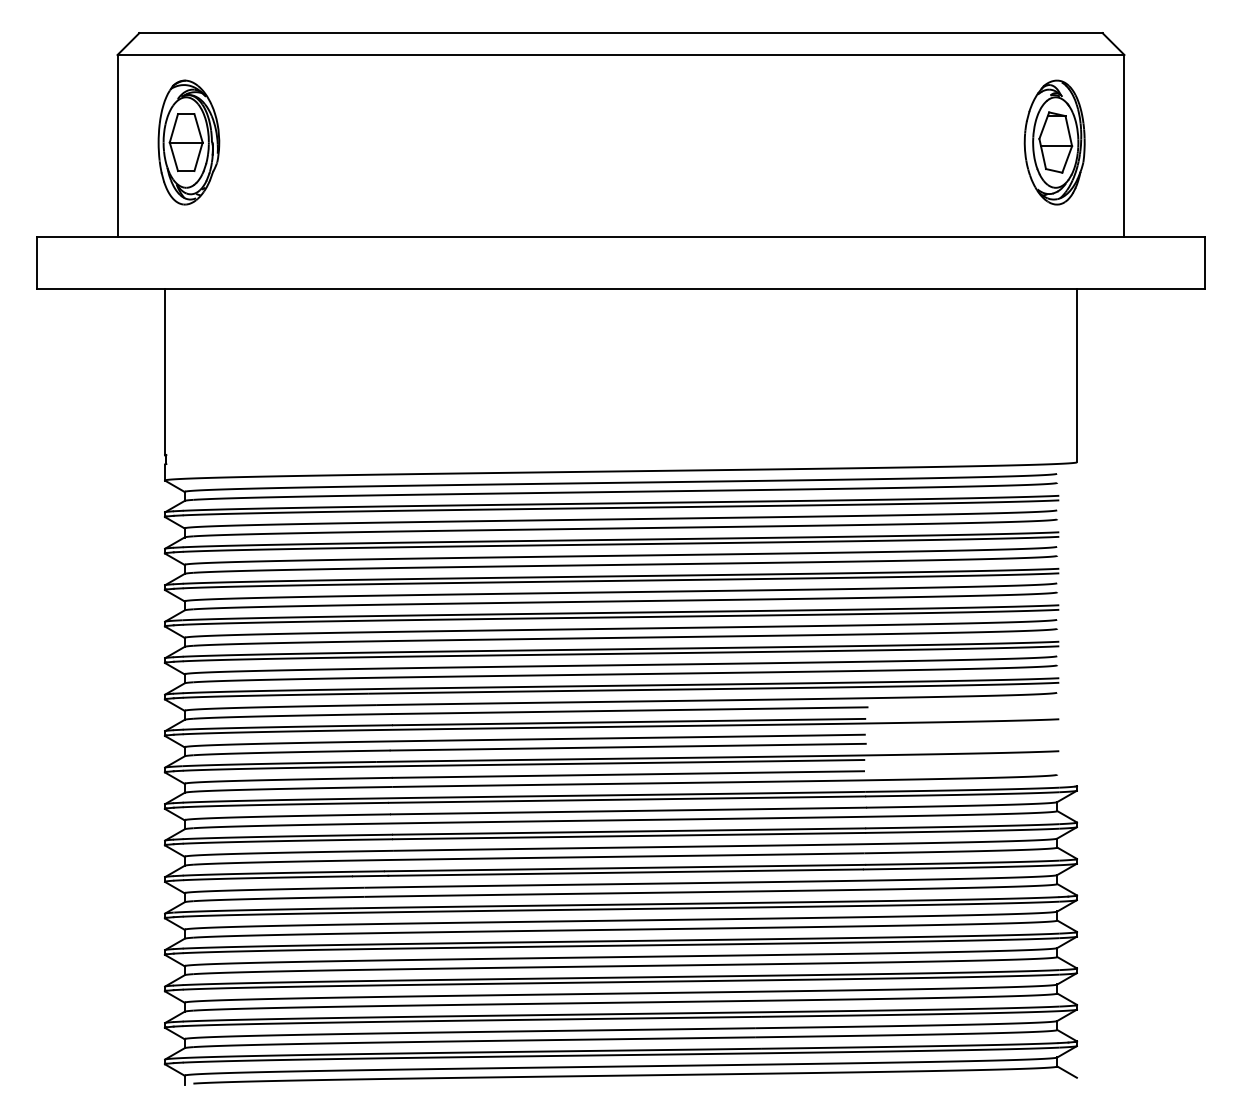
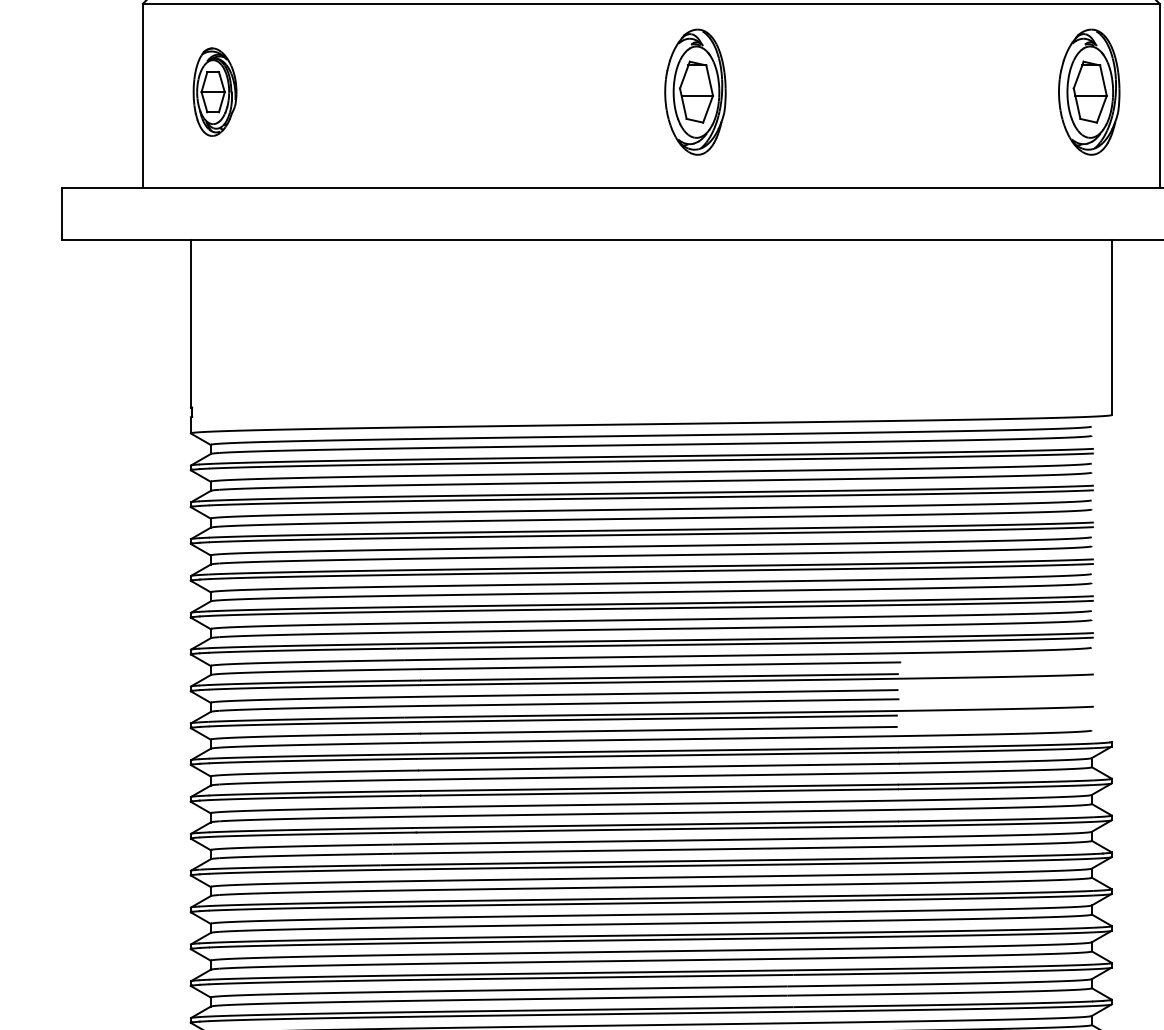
part: (188, 142) -> (214, 92), size x0.7
part: (664, 142) -> (695, 92), added

